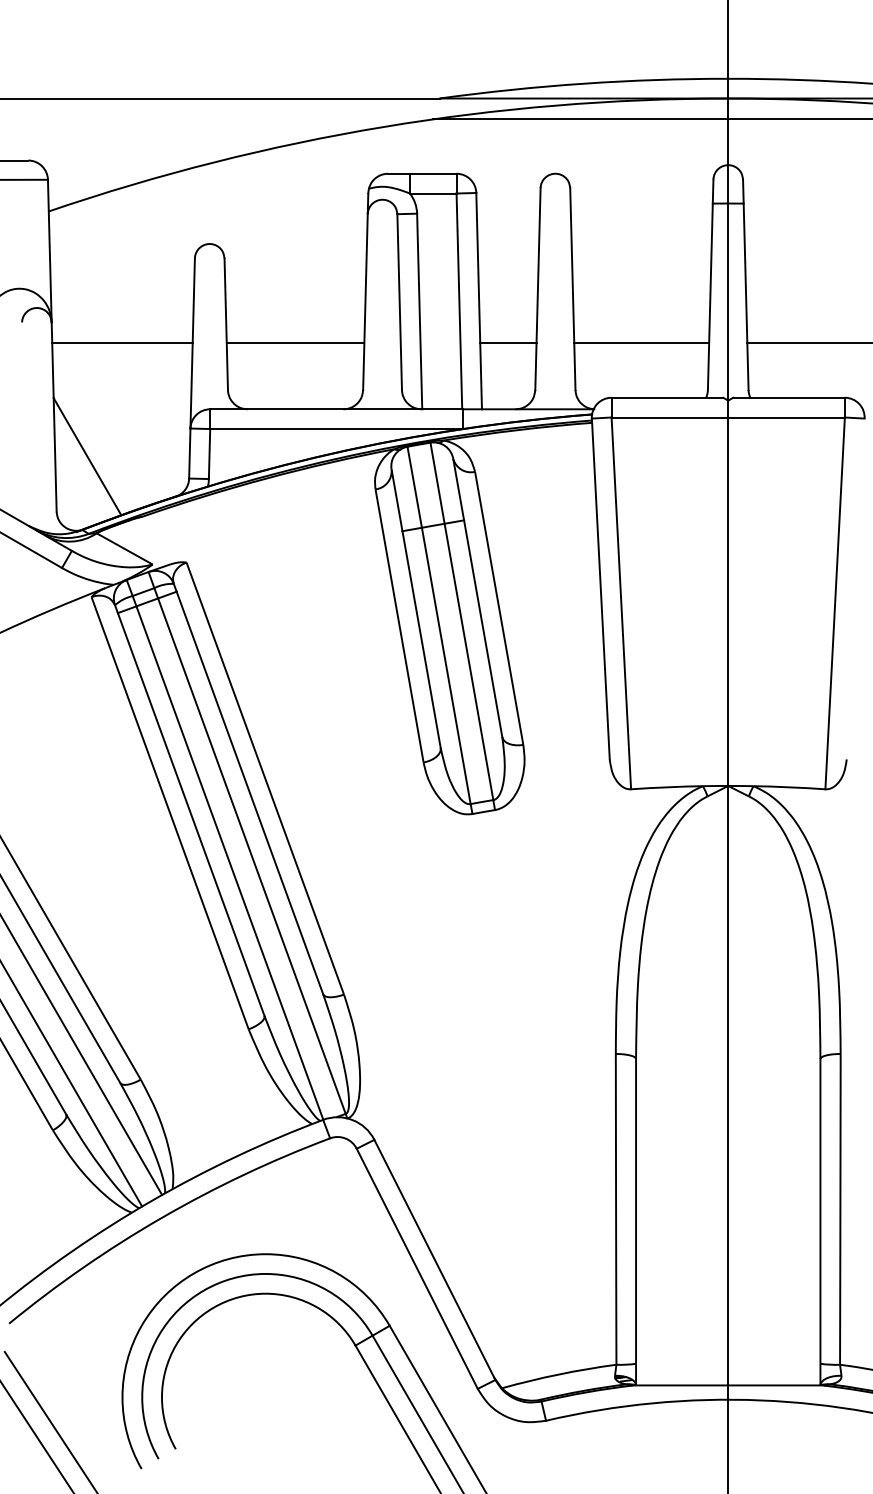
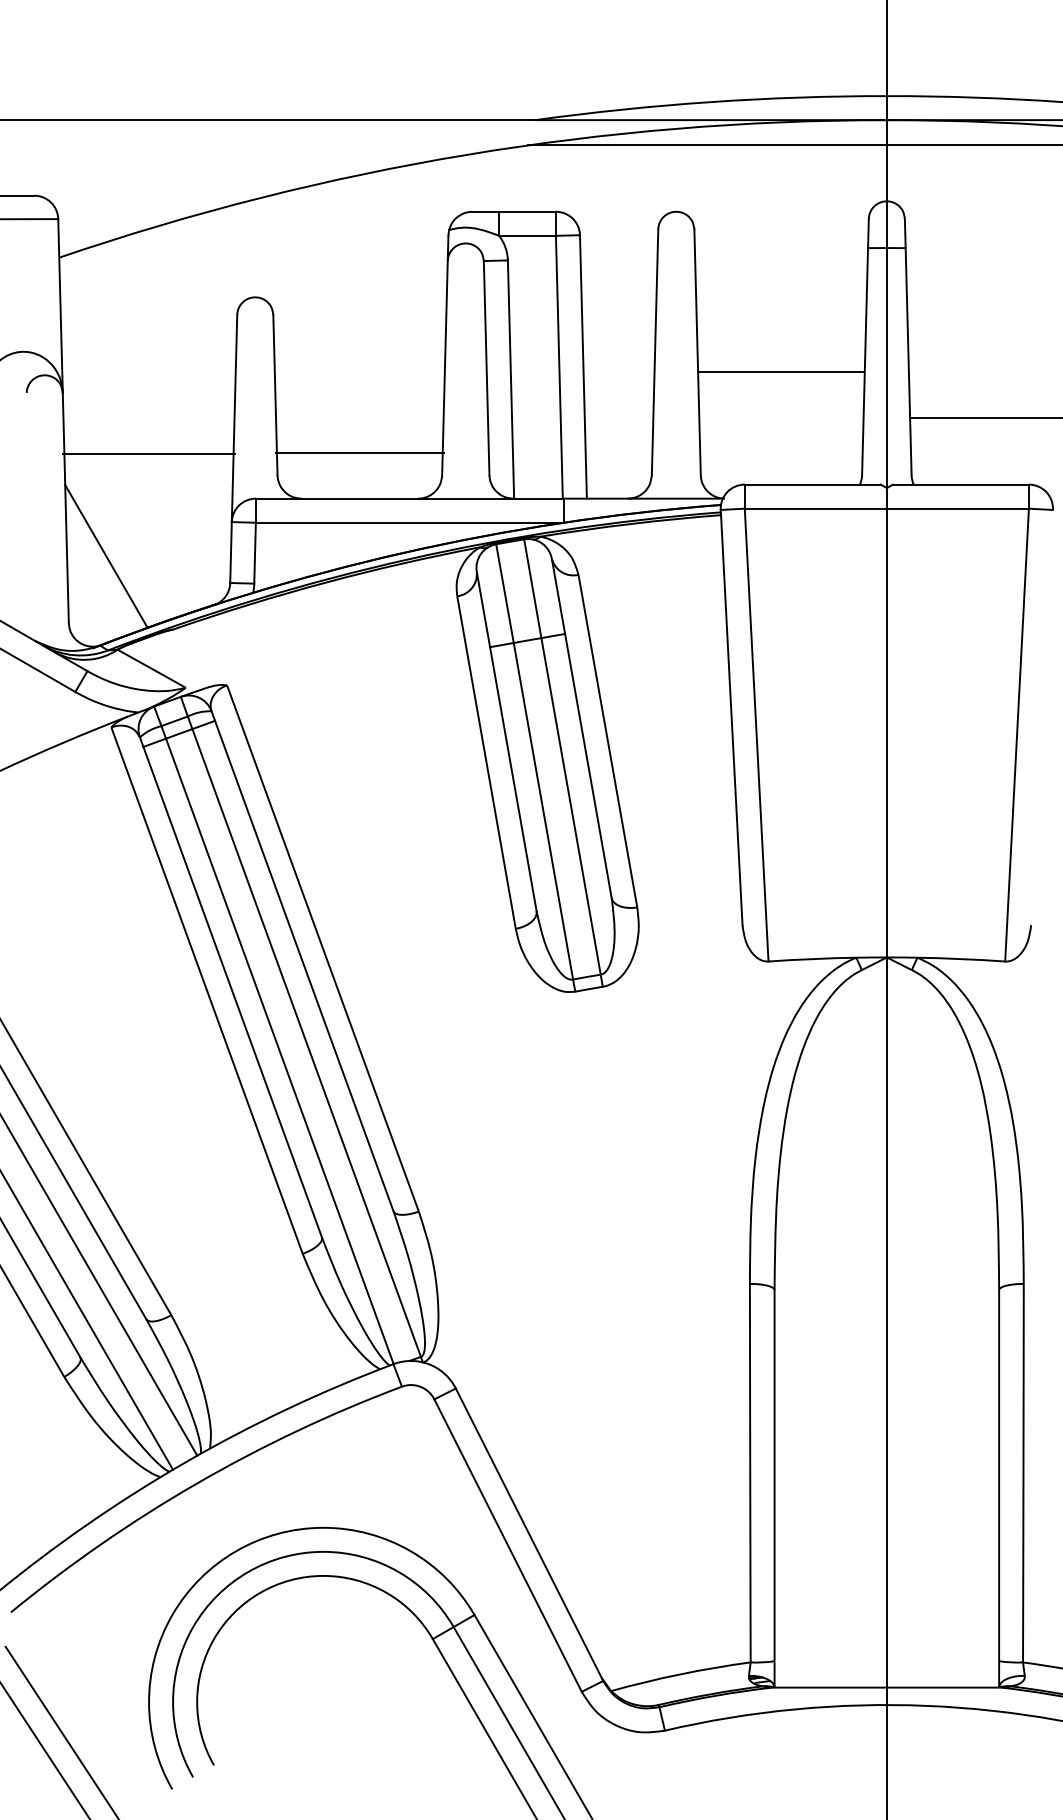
line: (122, 342) -> (148, 453), moved
line: (295, 342) -> (359, 452), moved
line: (507, 342) -> (618, 417), removed
line: (641, 342) -> (781, 371), moved

